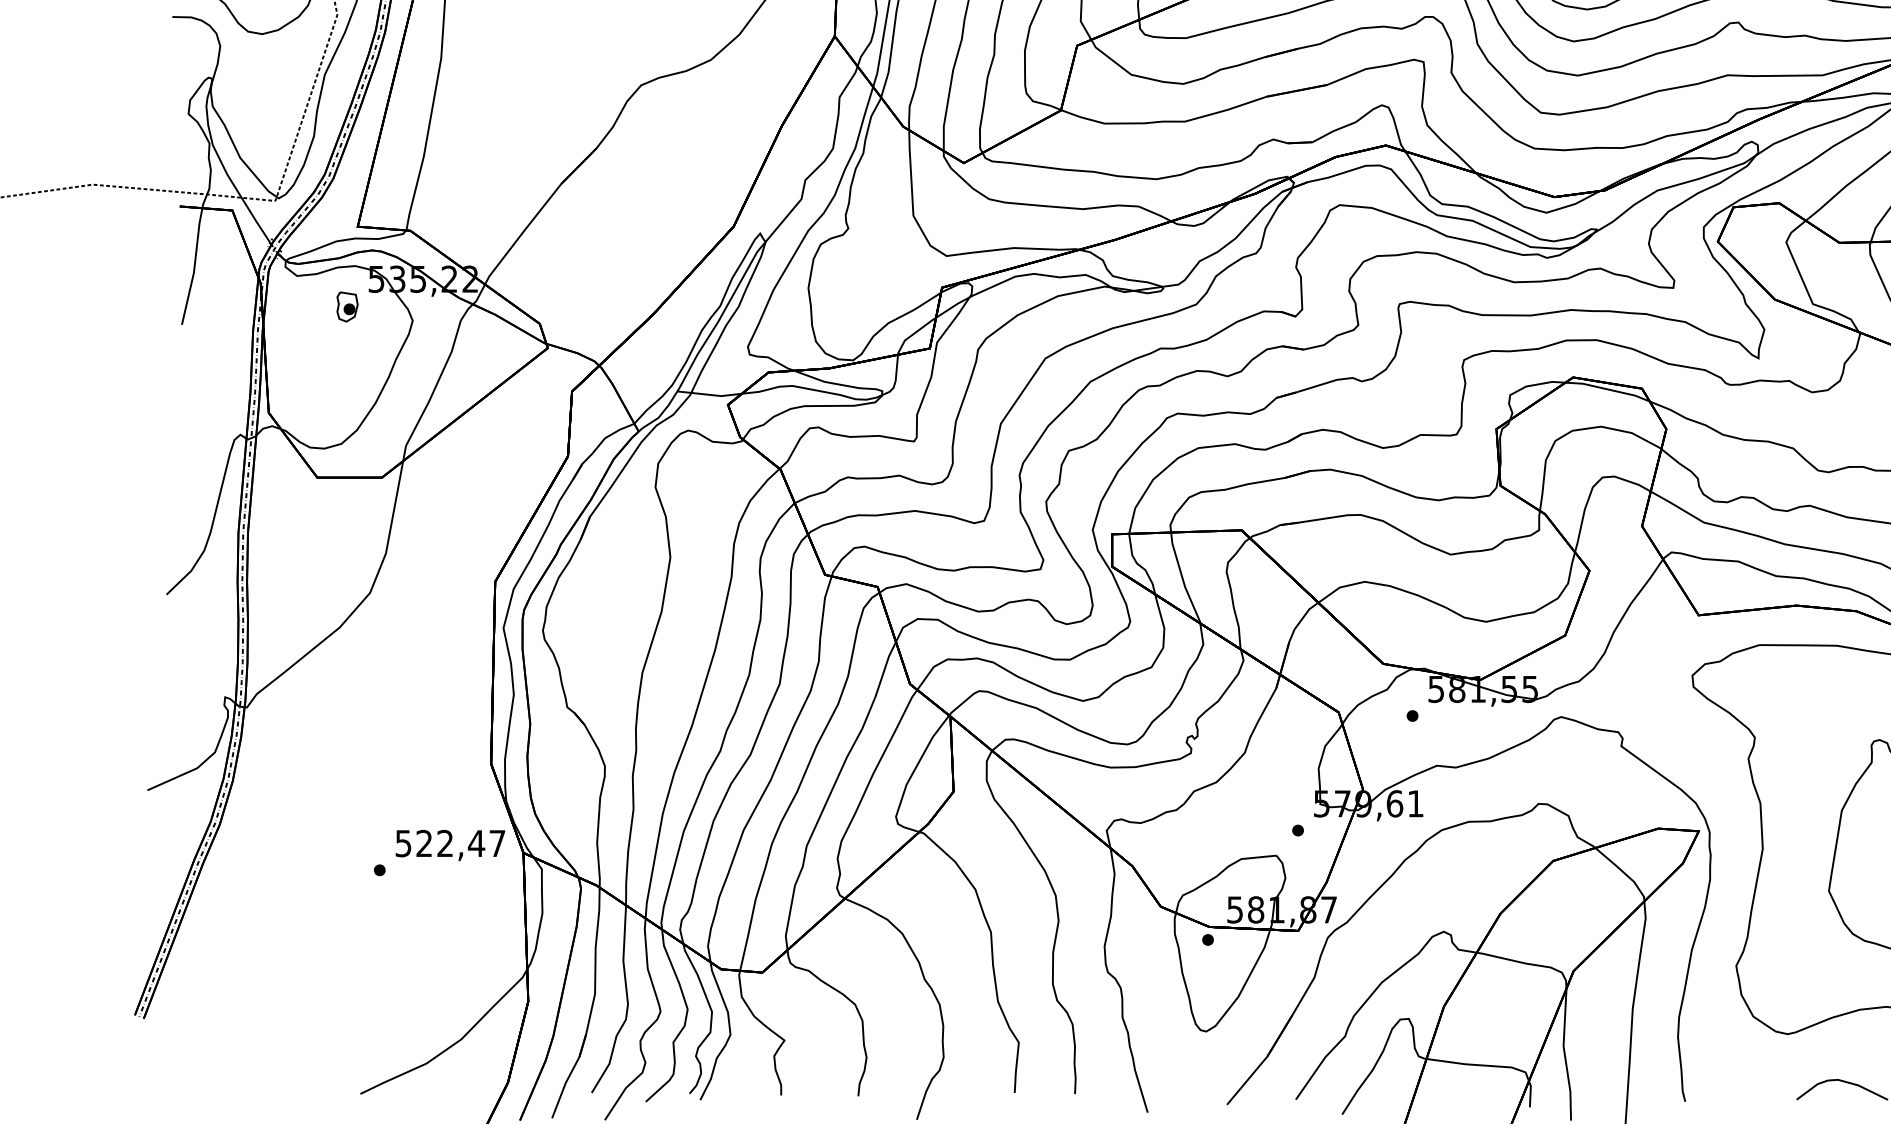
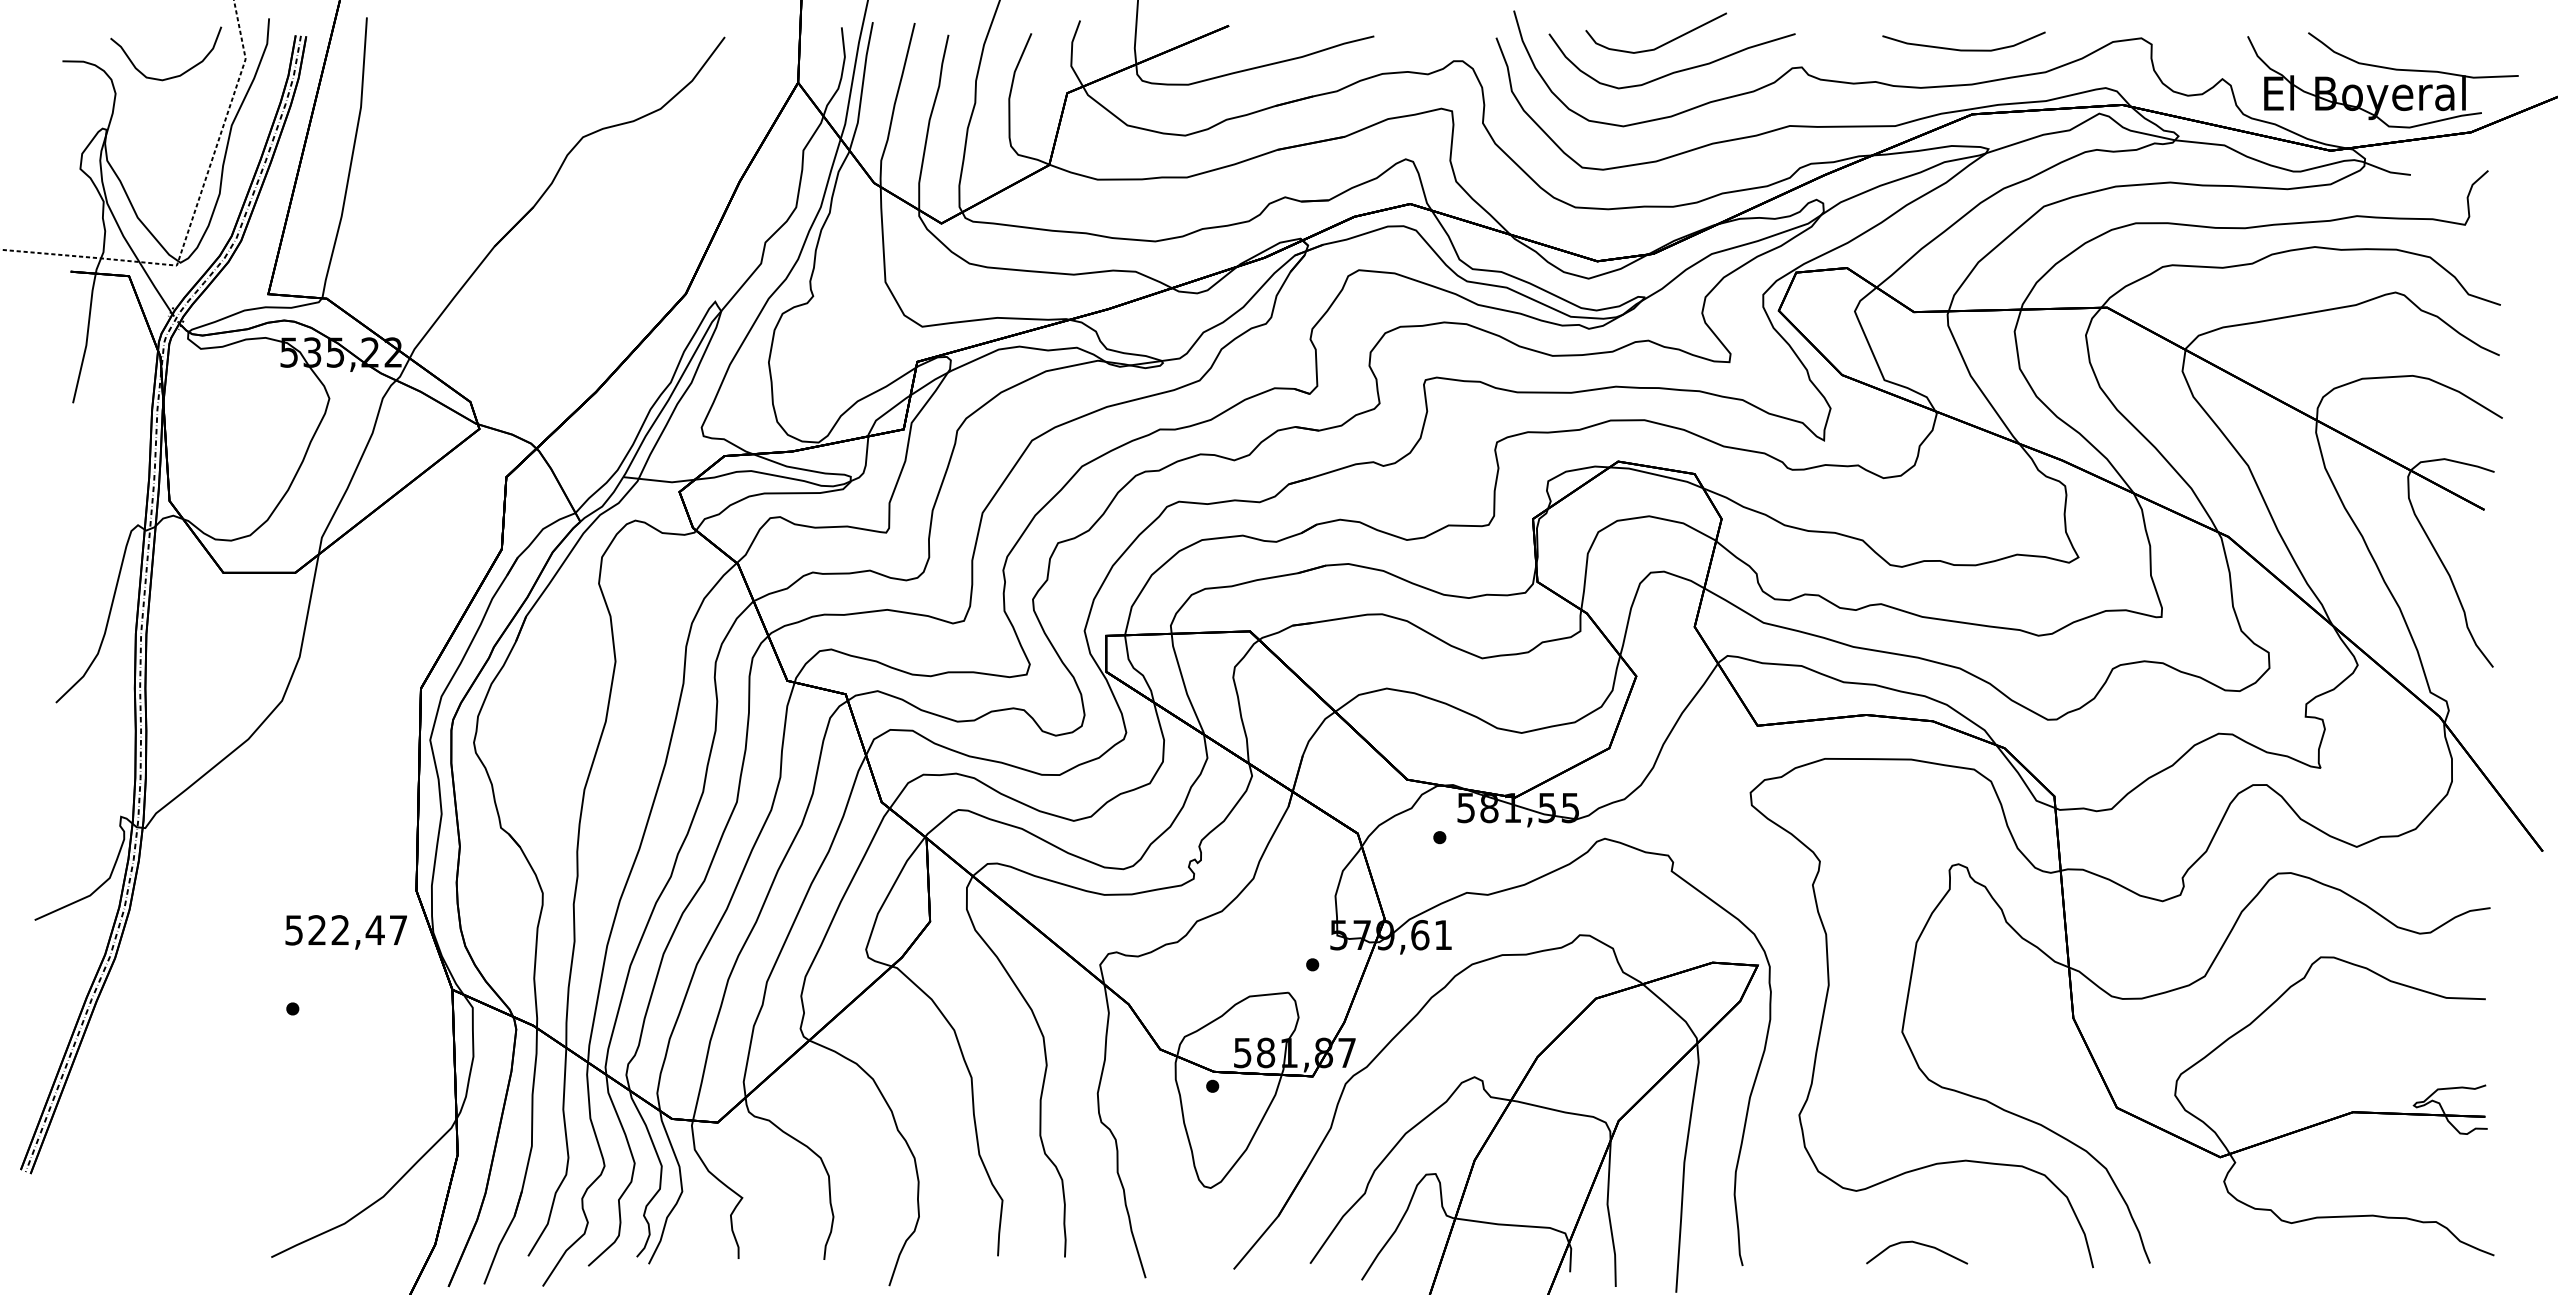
part: (347, 307) -> (256, 383), removed
text: (449, 845) -> (345, 932), moved

